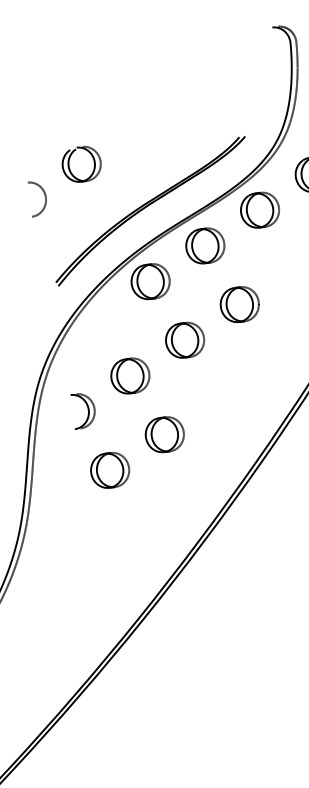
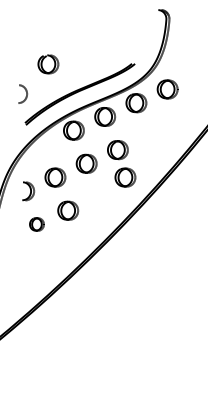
curve: (41, 192) -> (25, 91), moved
part: (262, 353) -> (125, 177), added
part: (109, 470) -> (36, 224), size x0.7

